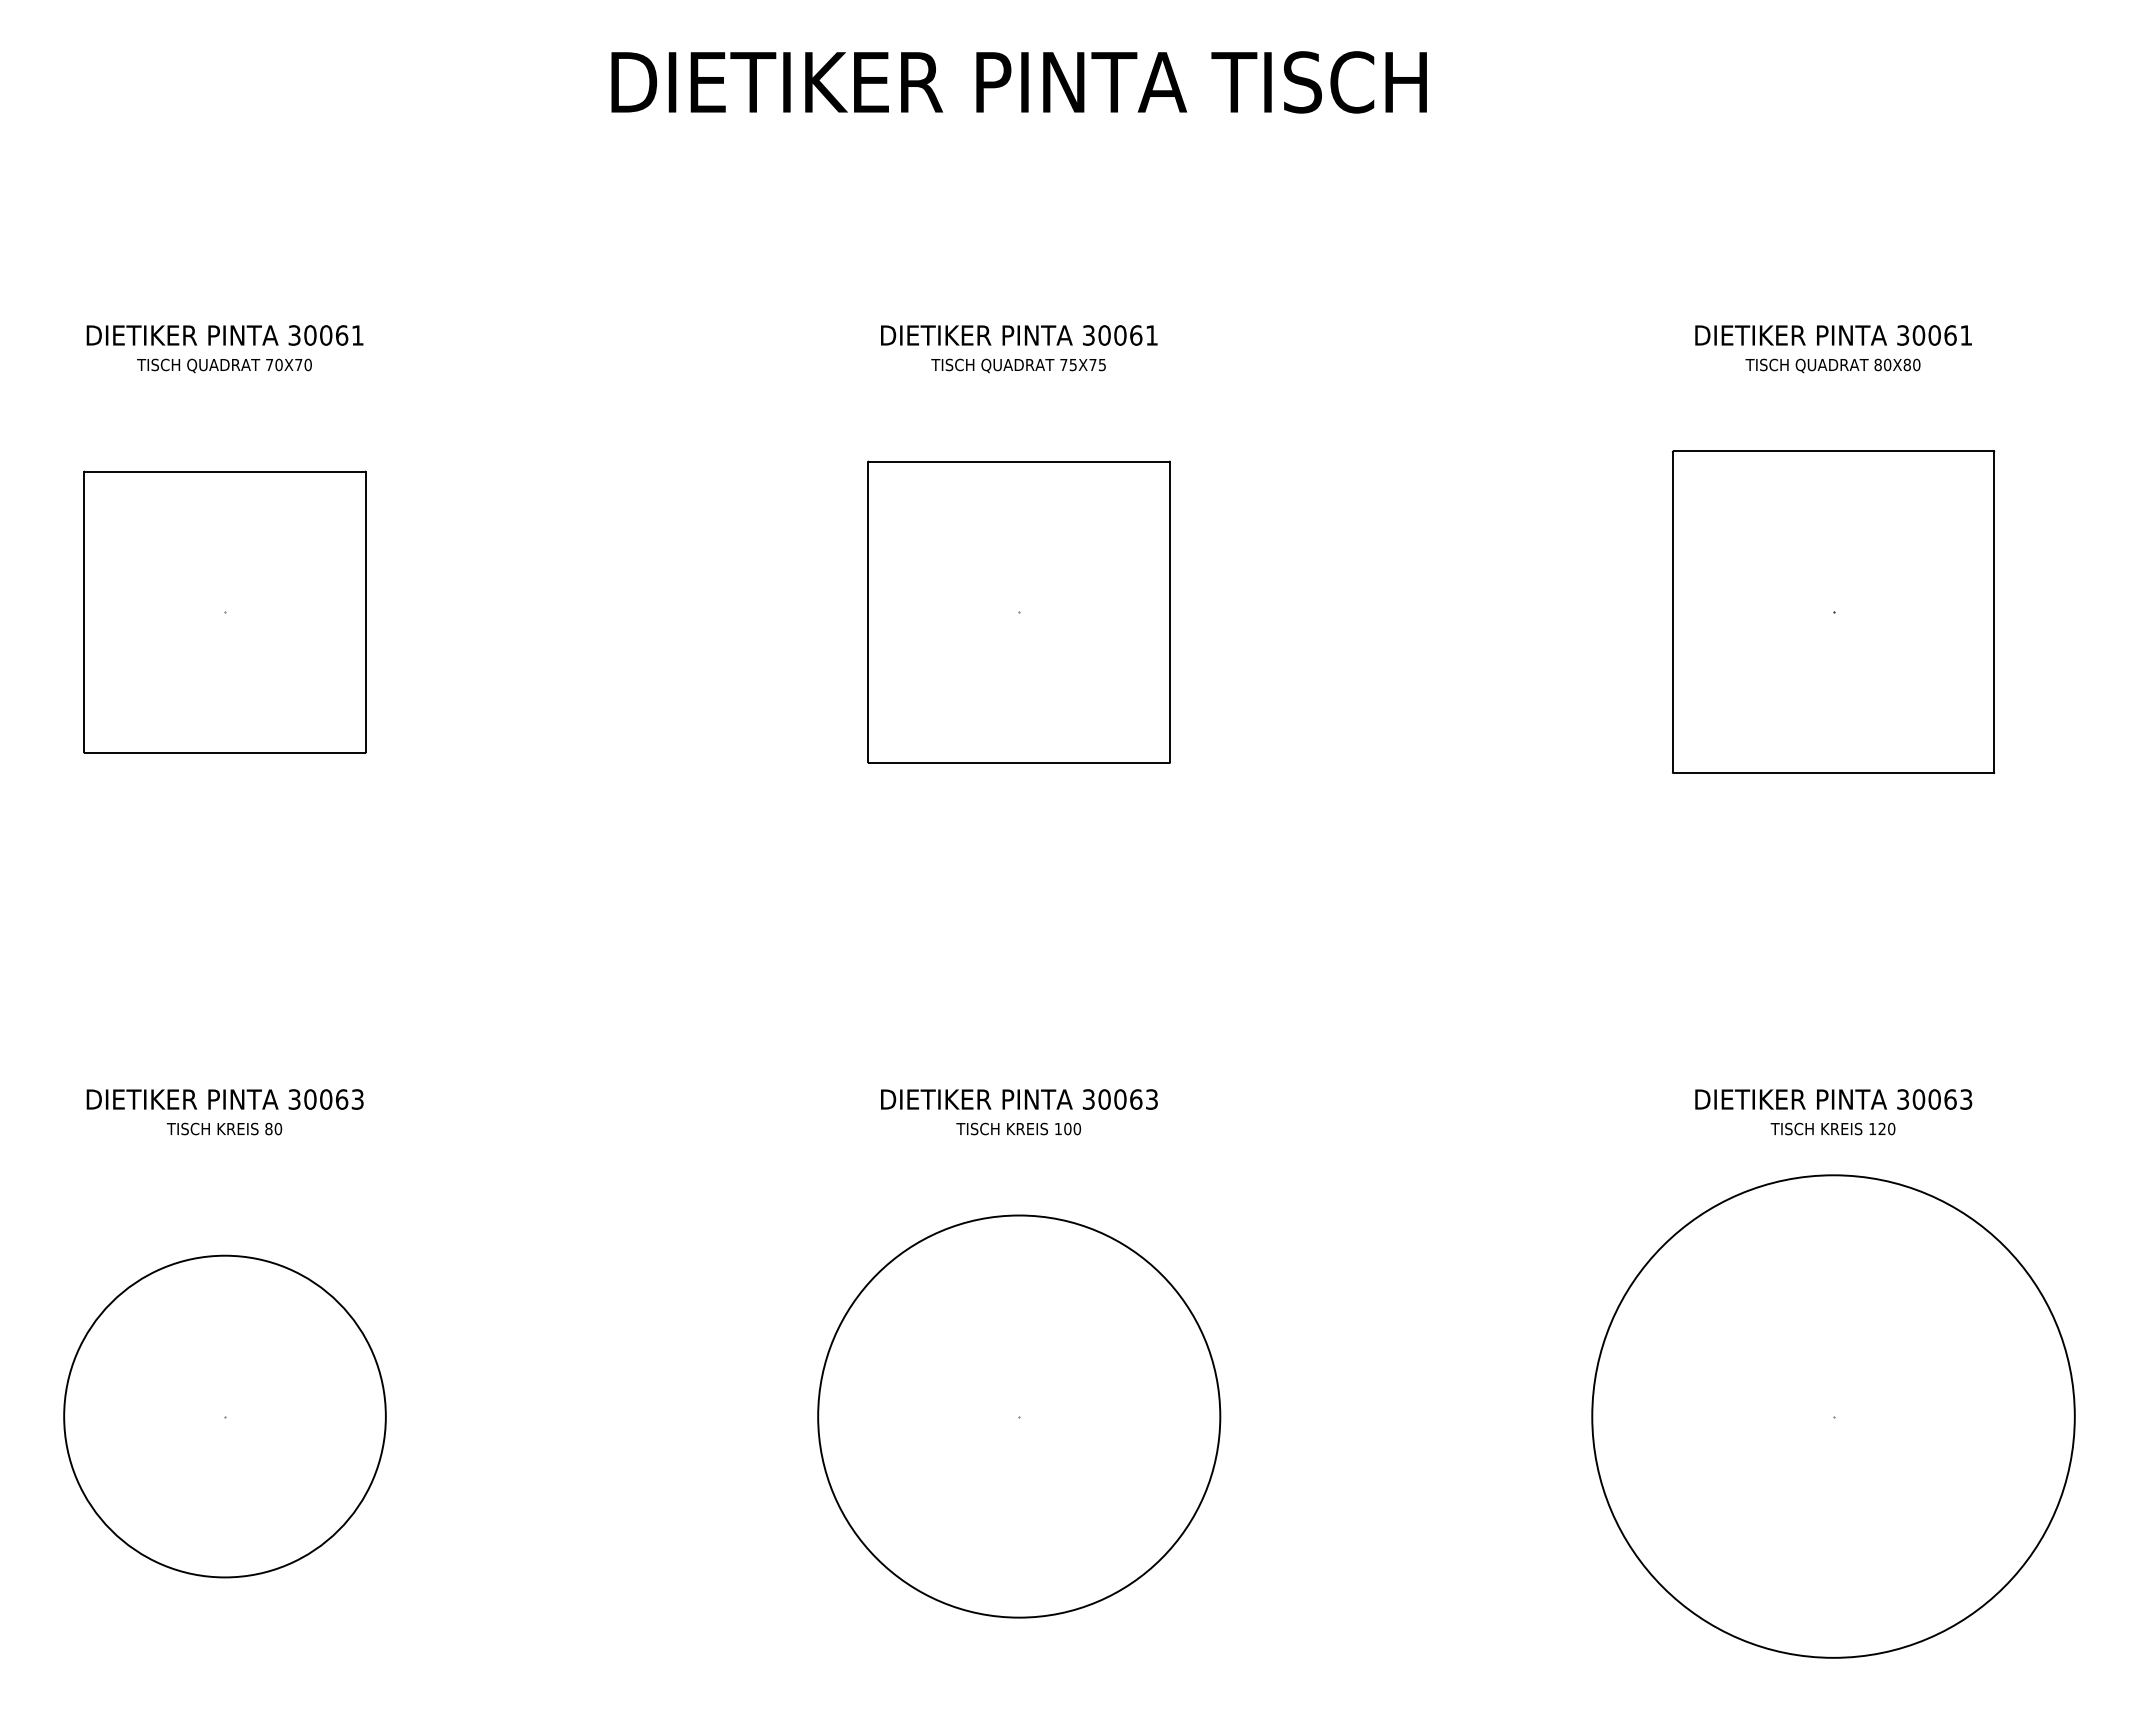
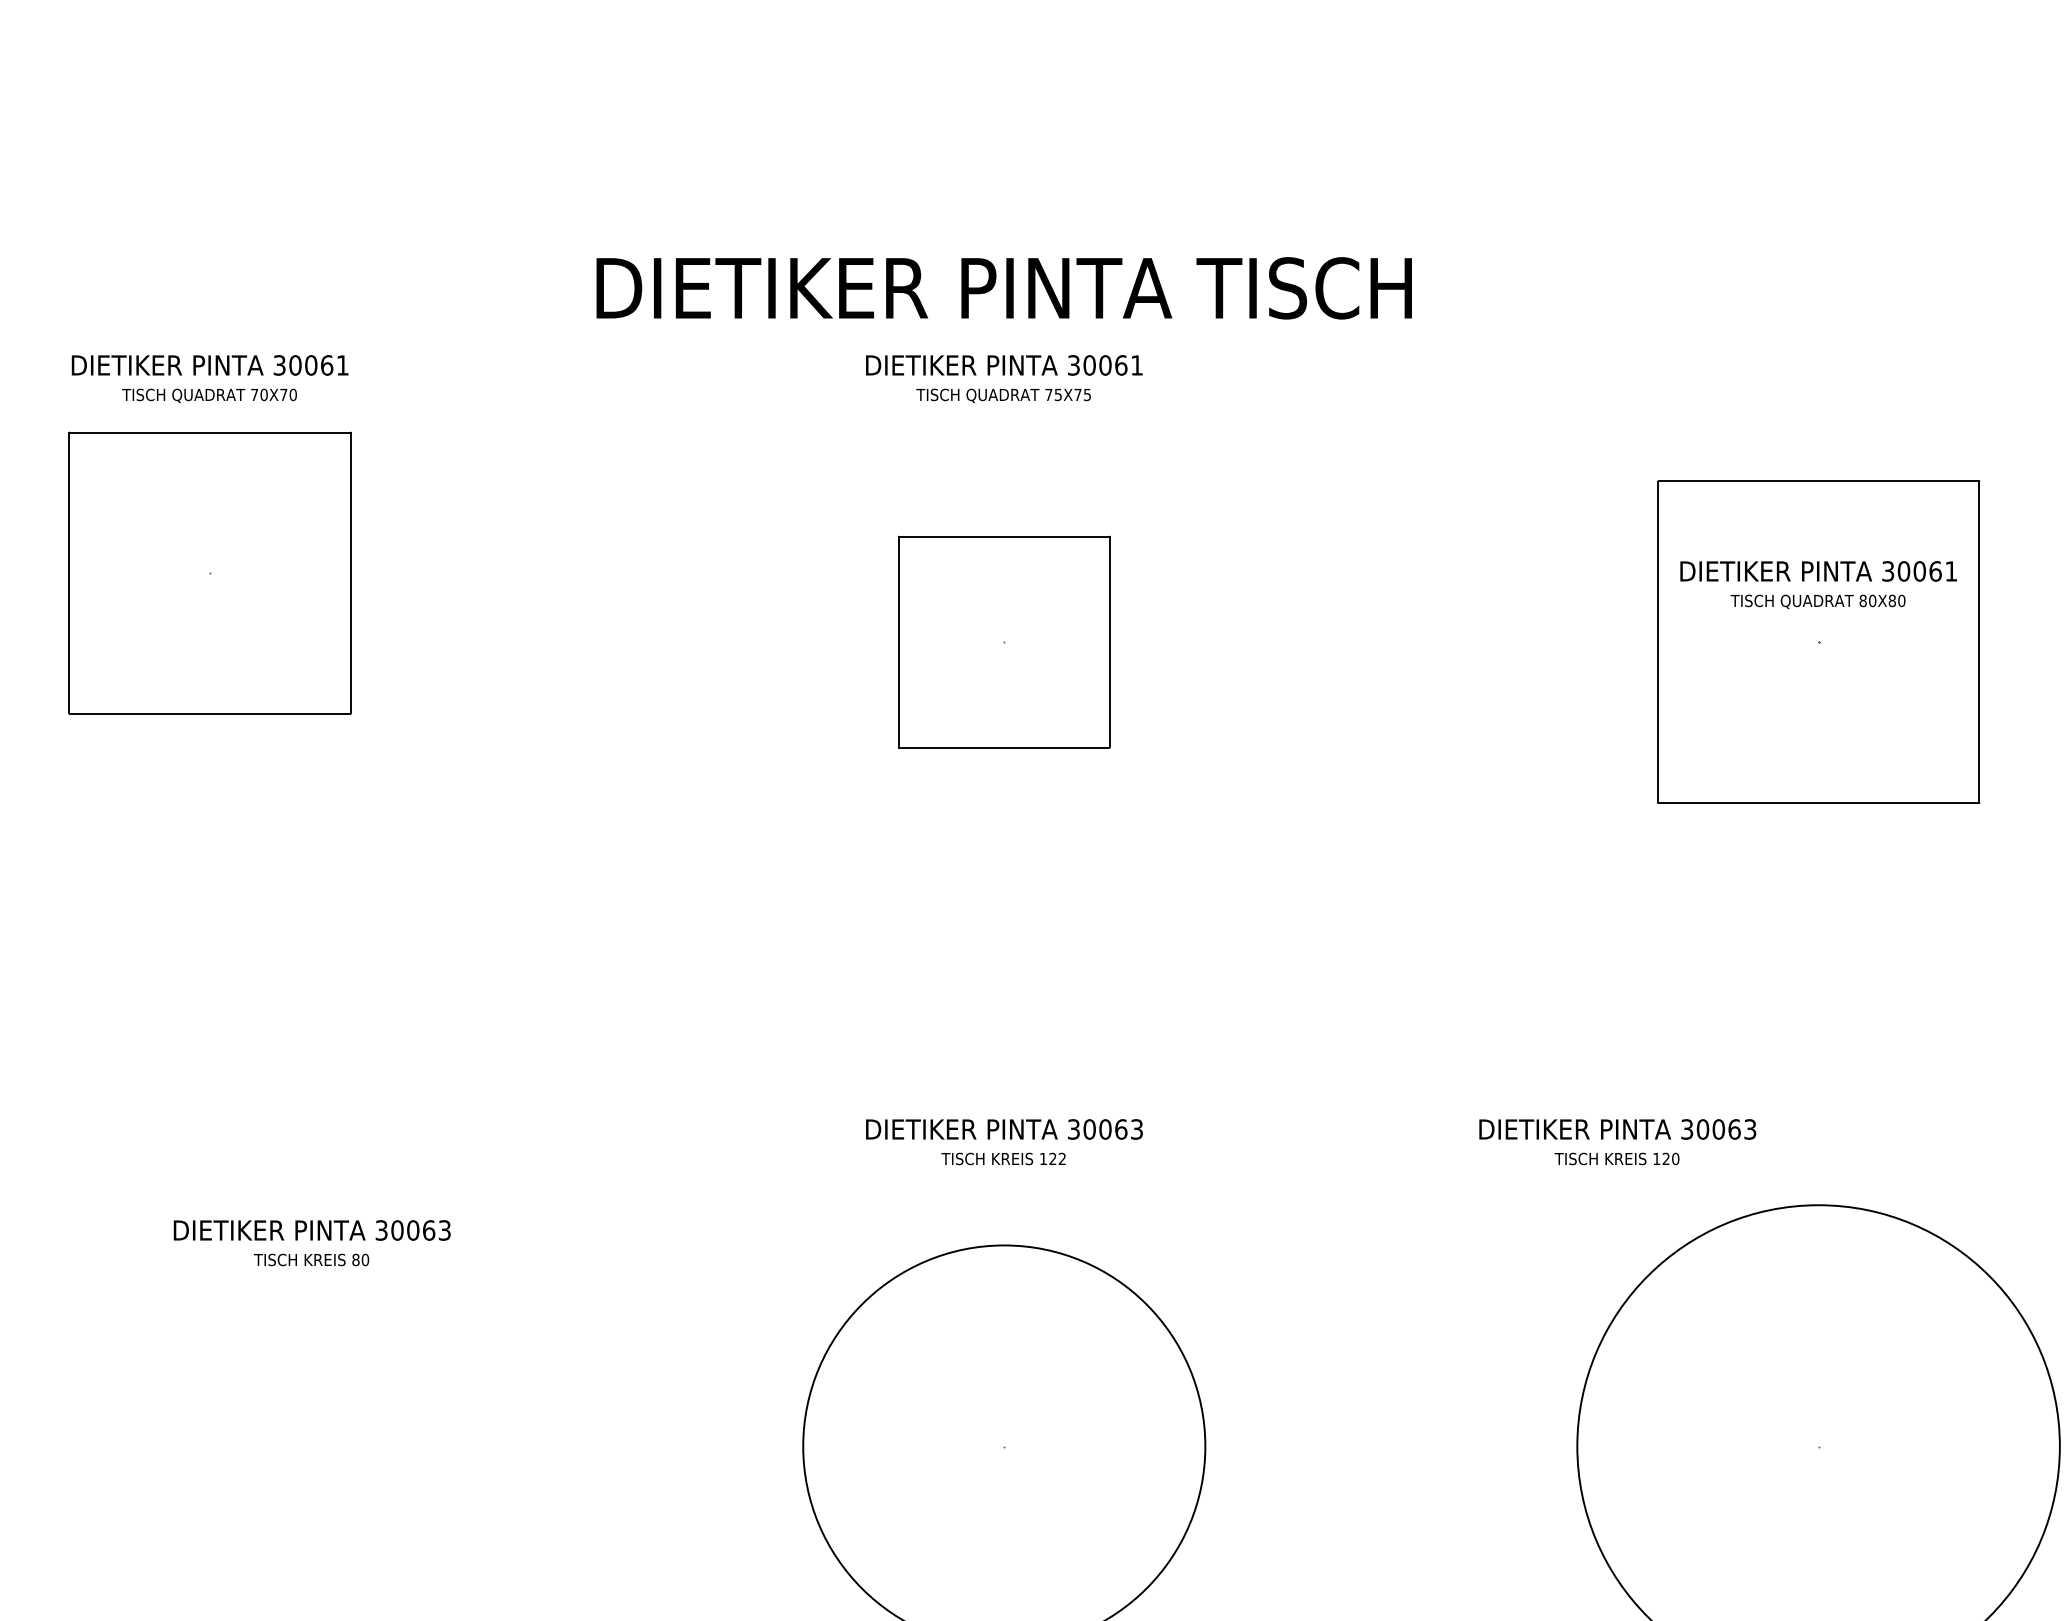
text: (1018, 82) -> (1003, 288), moved
text: (1833, 349) -> (1818, 585), moved
part: (224, 611) -> (209, 572), moved
part: (1018, 611) -> (1003, 641), size x0.7
text: (224, 1112) -> (311, 1243), moved
text: (1833, 1112) -> (1617, 1142), moved
text: (1072, 1129) -> (1057, 1159), 100 -> 122
part: (224, 1416) -> (209, 1446), removed

